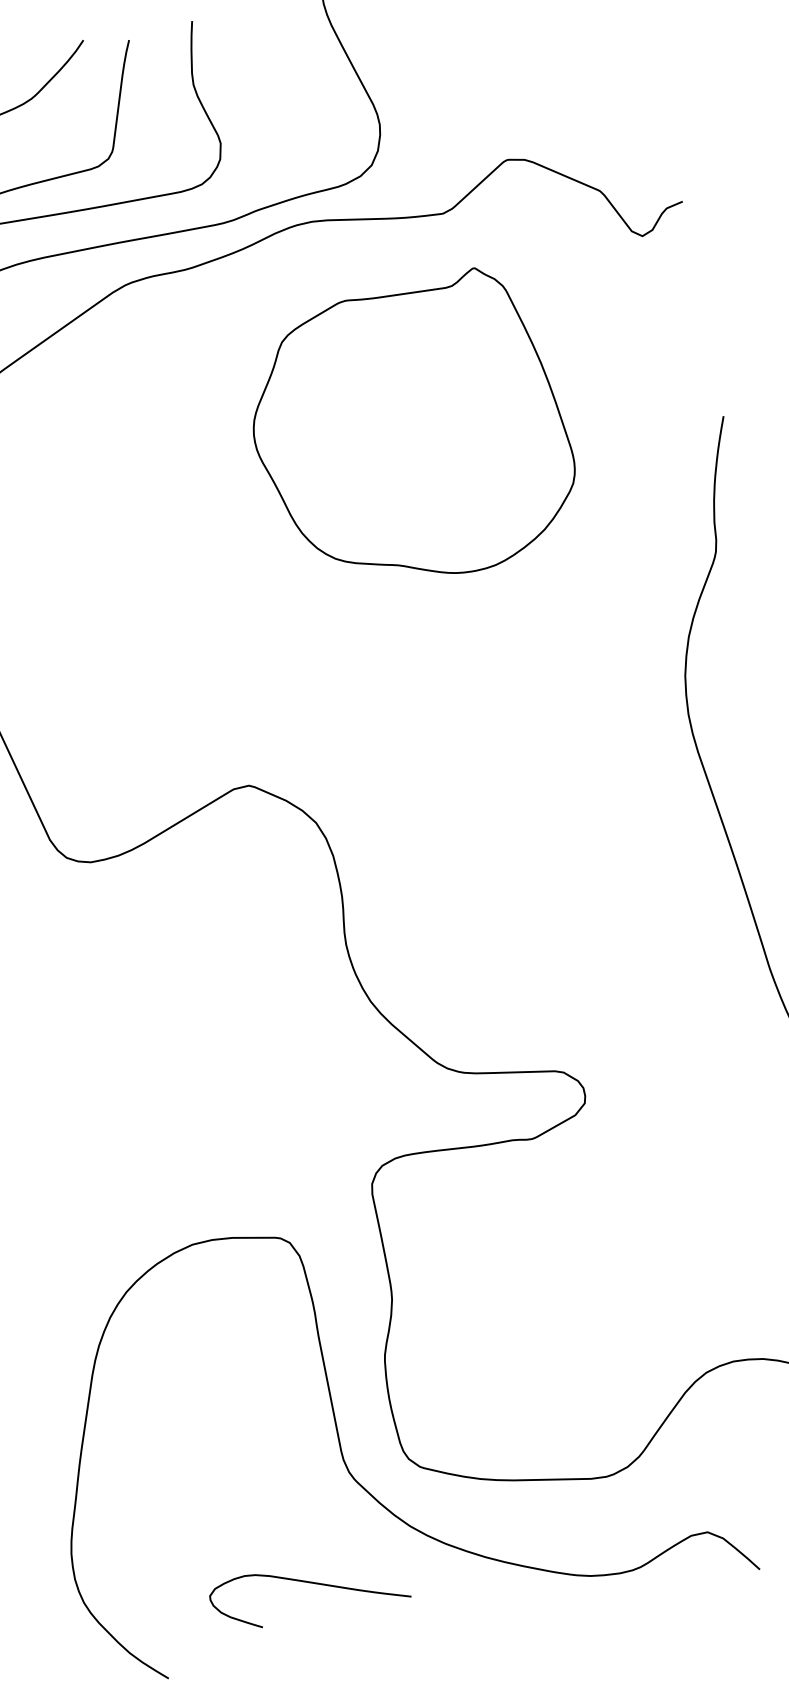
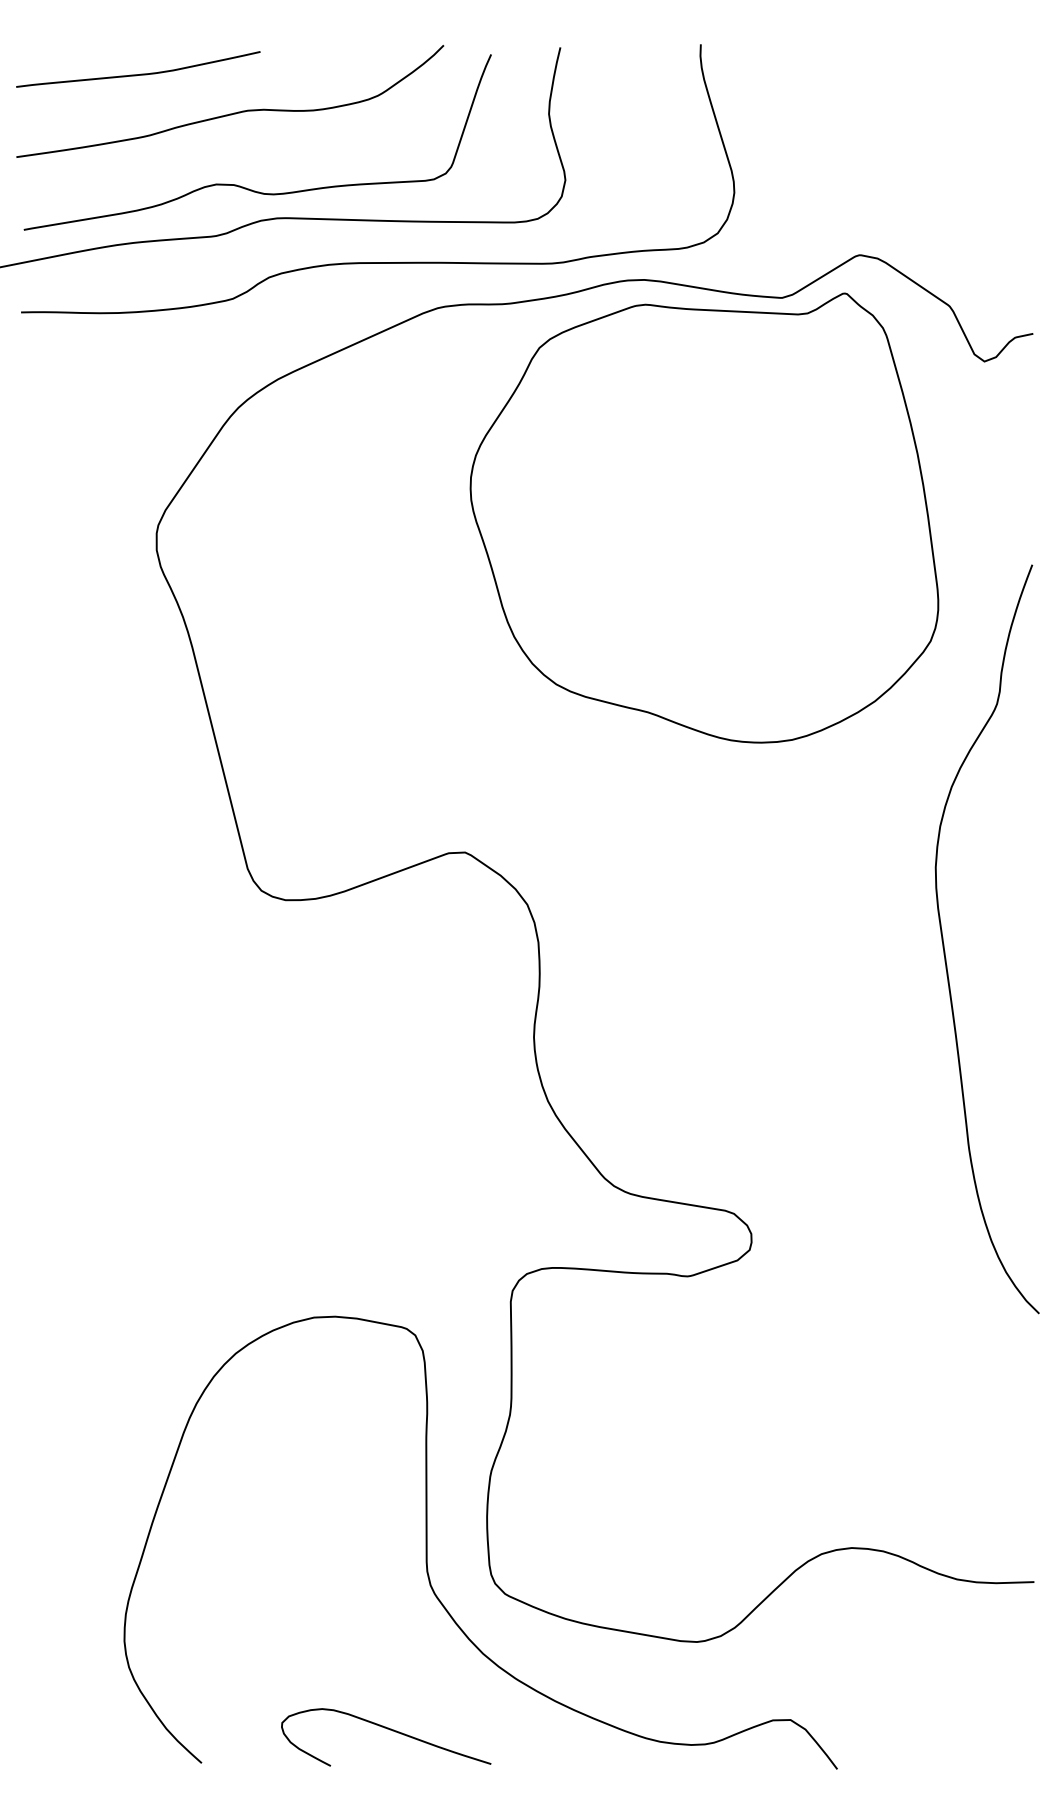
part: (410, 431) -> (704, 517), size x1.43
curve: (308, 1583) -> (387, 1729), moved

